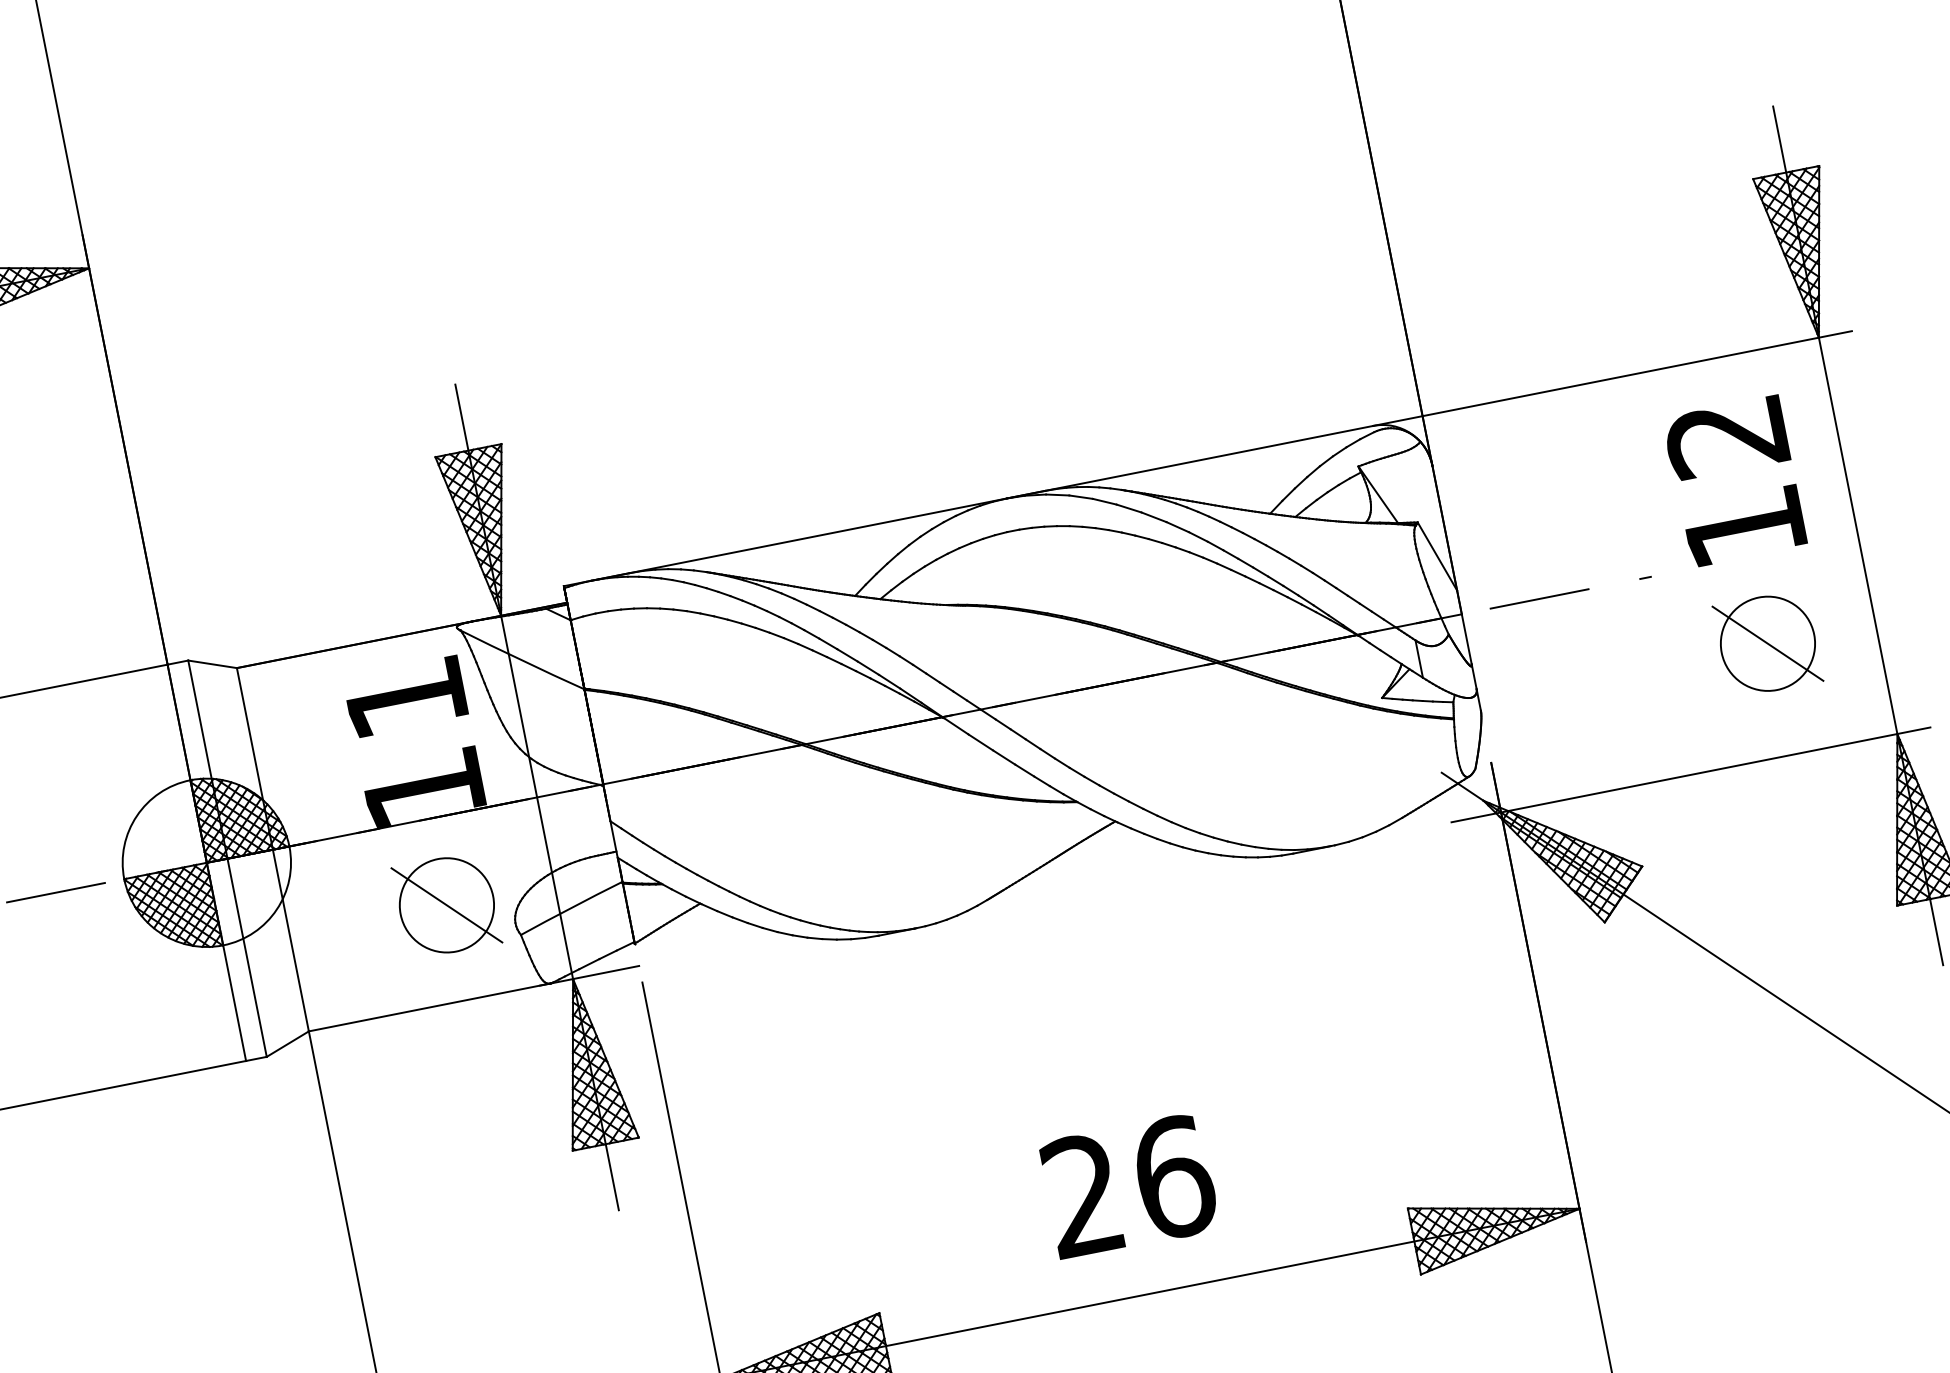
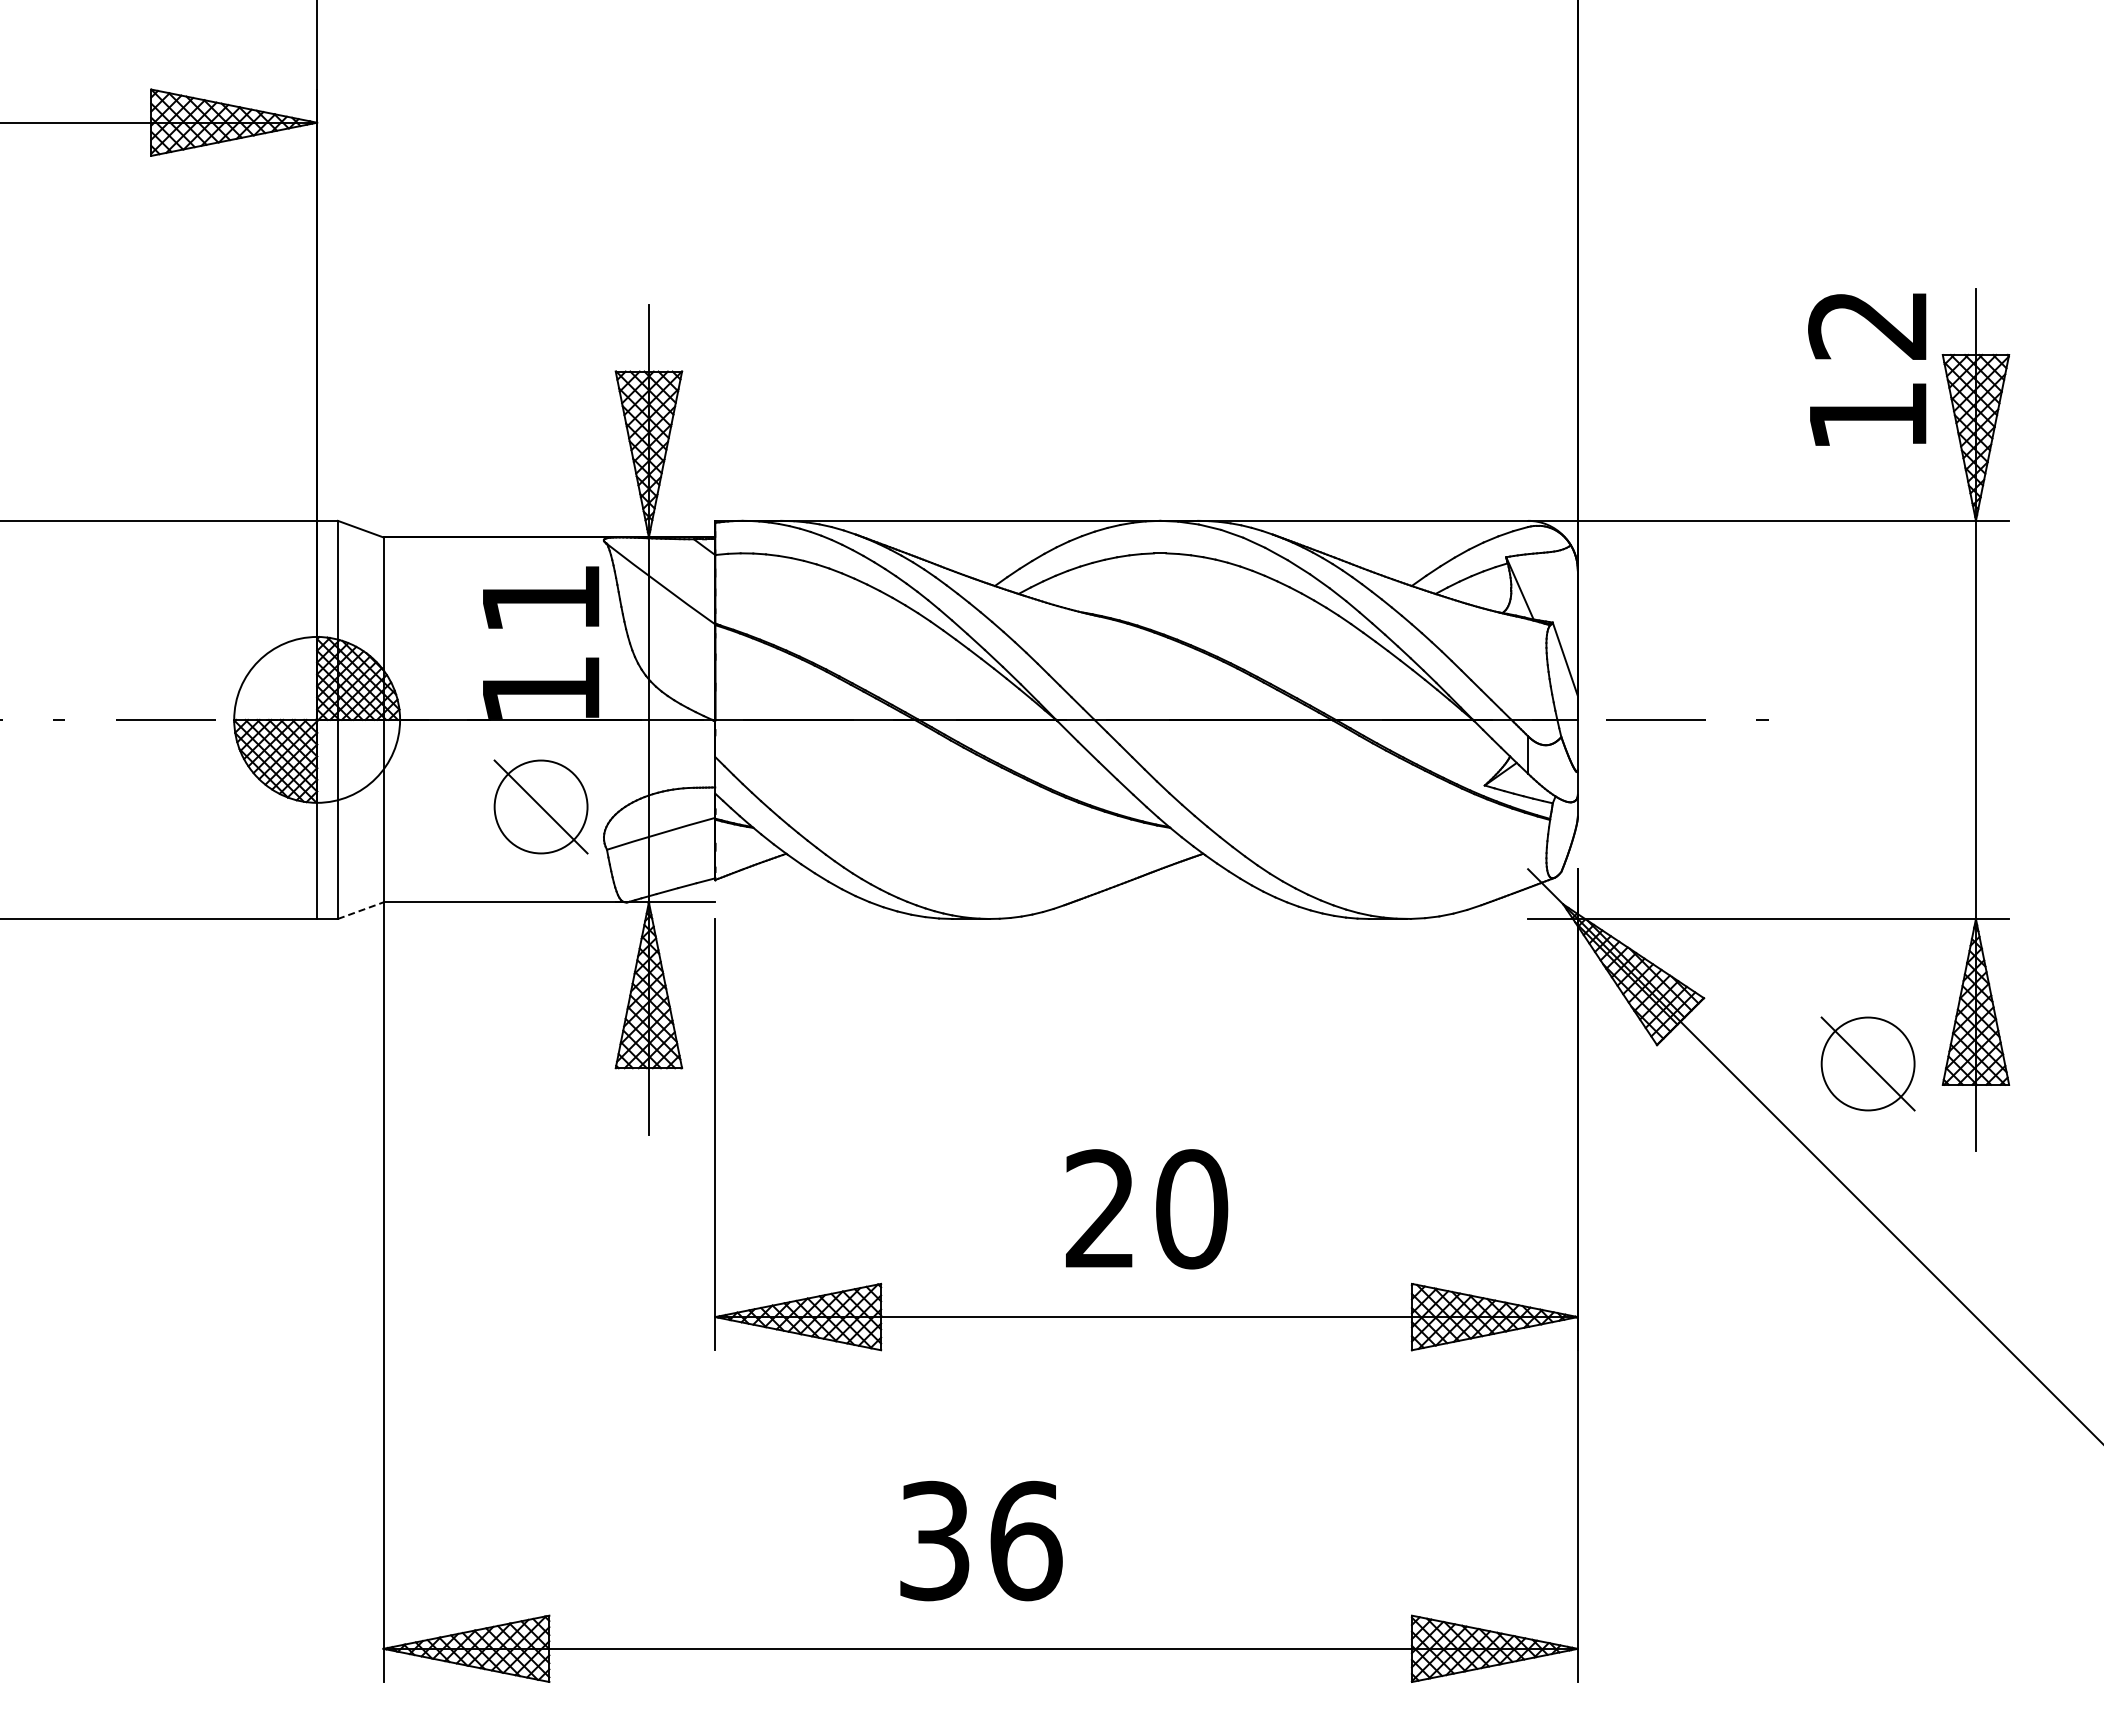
text: (1735, 481) -> (1867, 369), moved
part: (1767, 643) -> (1867, 1063), moved
line: (288, 1043) -> (361, 910), solid -> dashed
text: (1174, 1177) -> (1192, 1209), 26 -> 20

